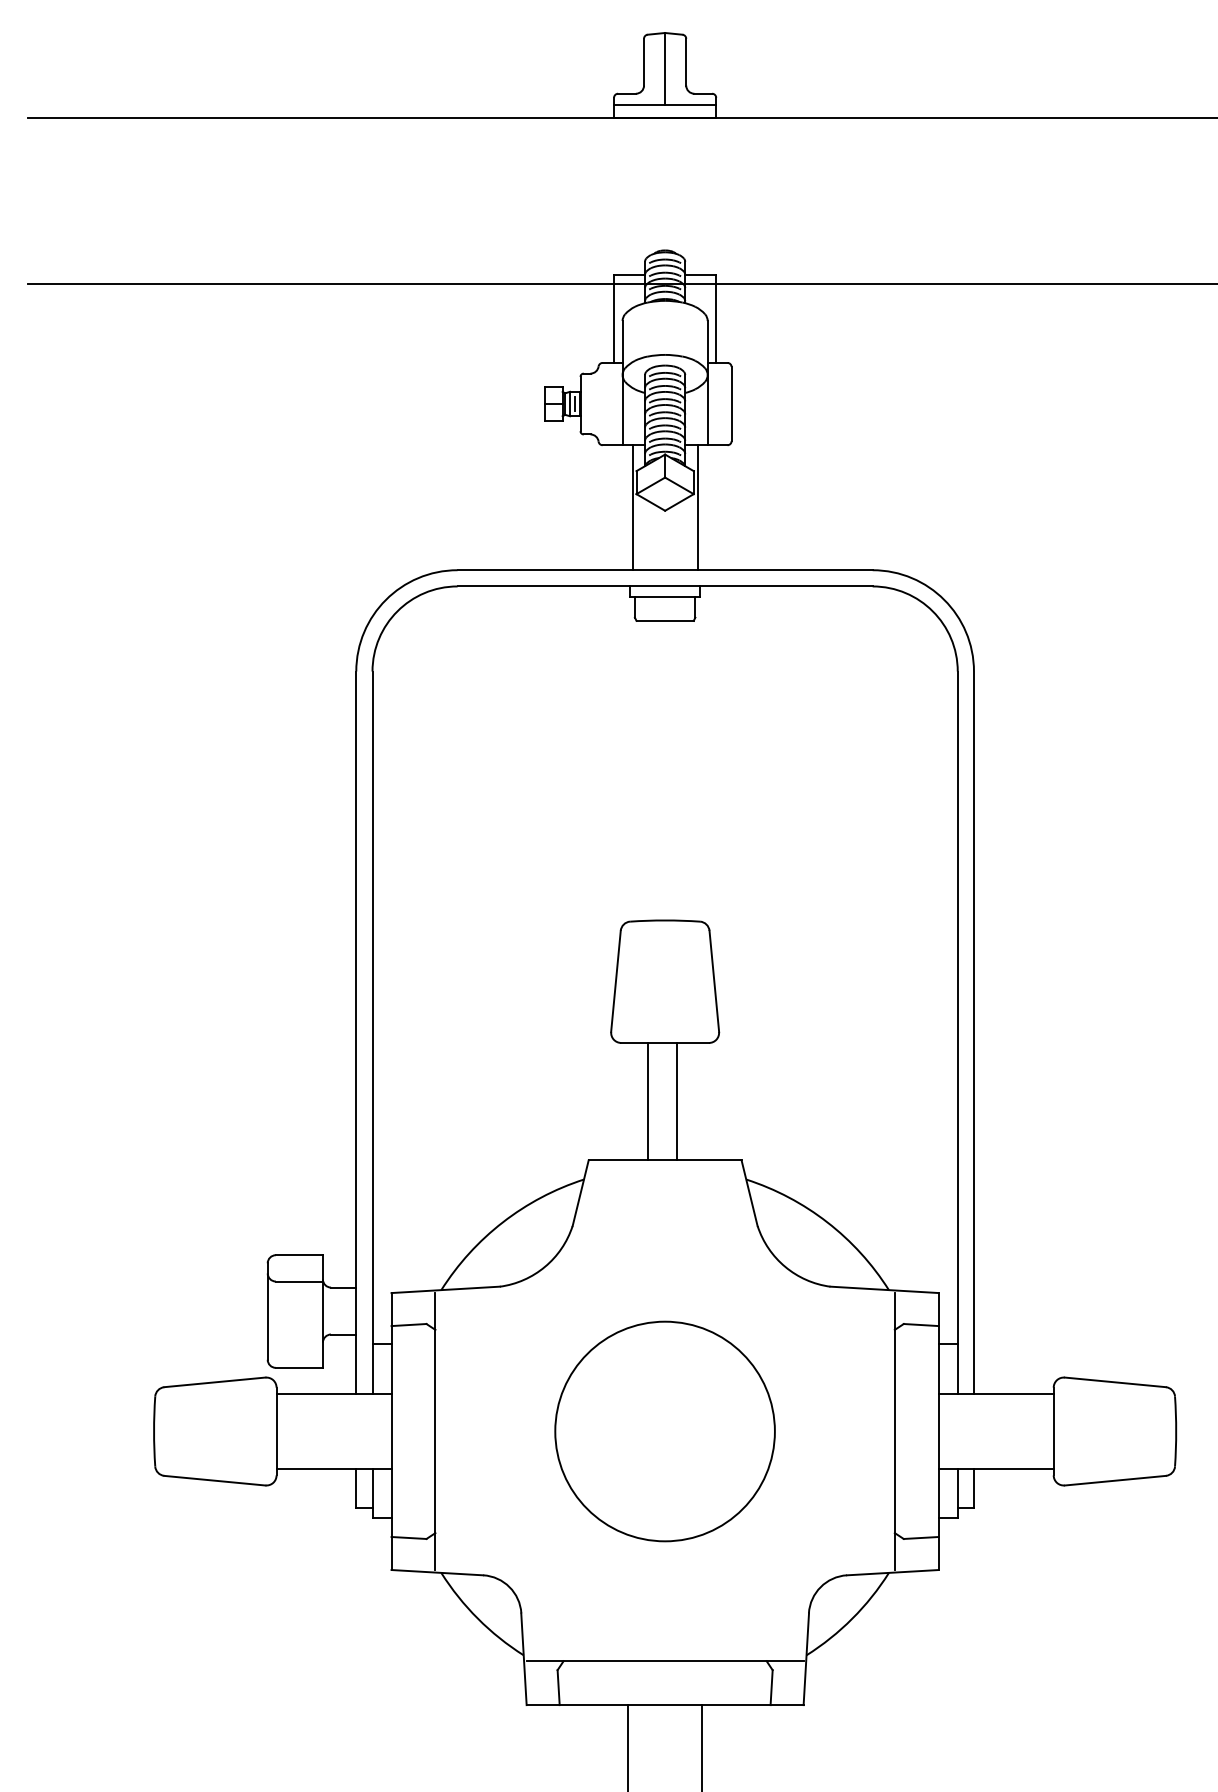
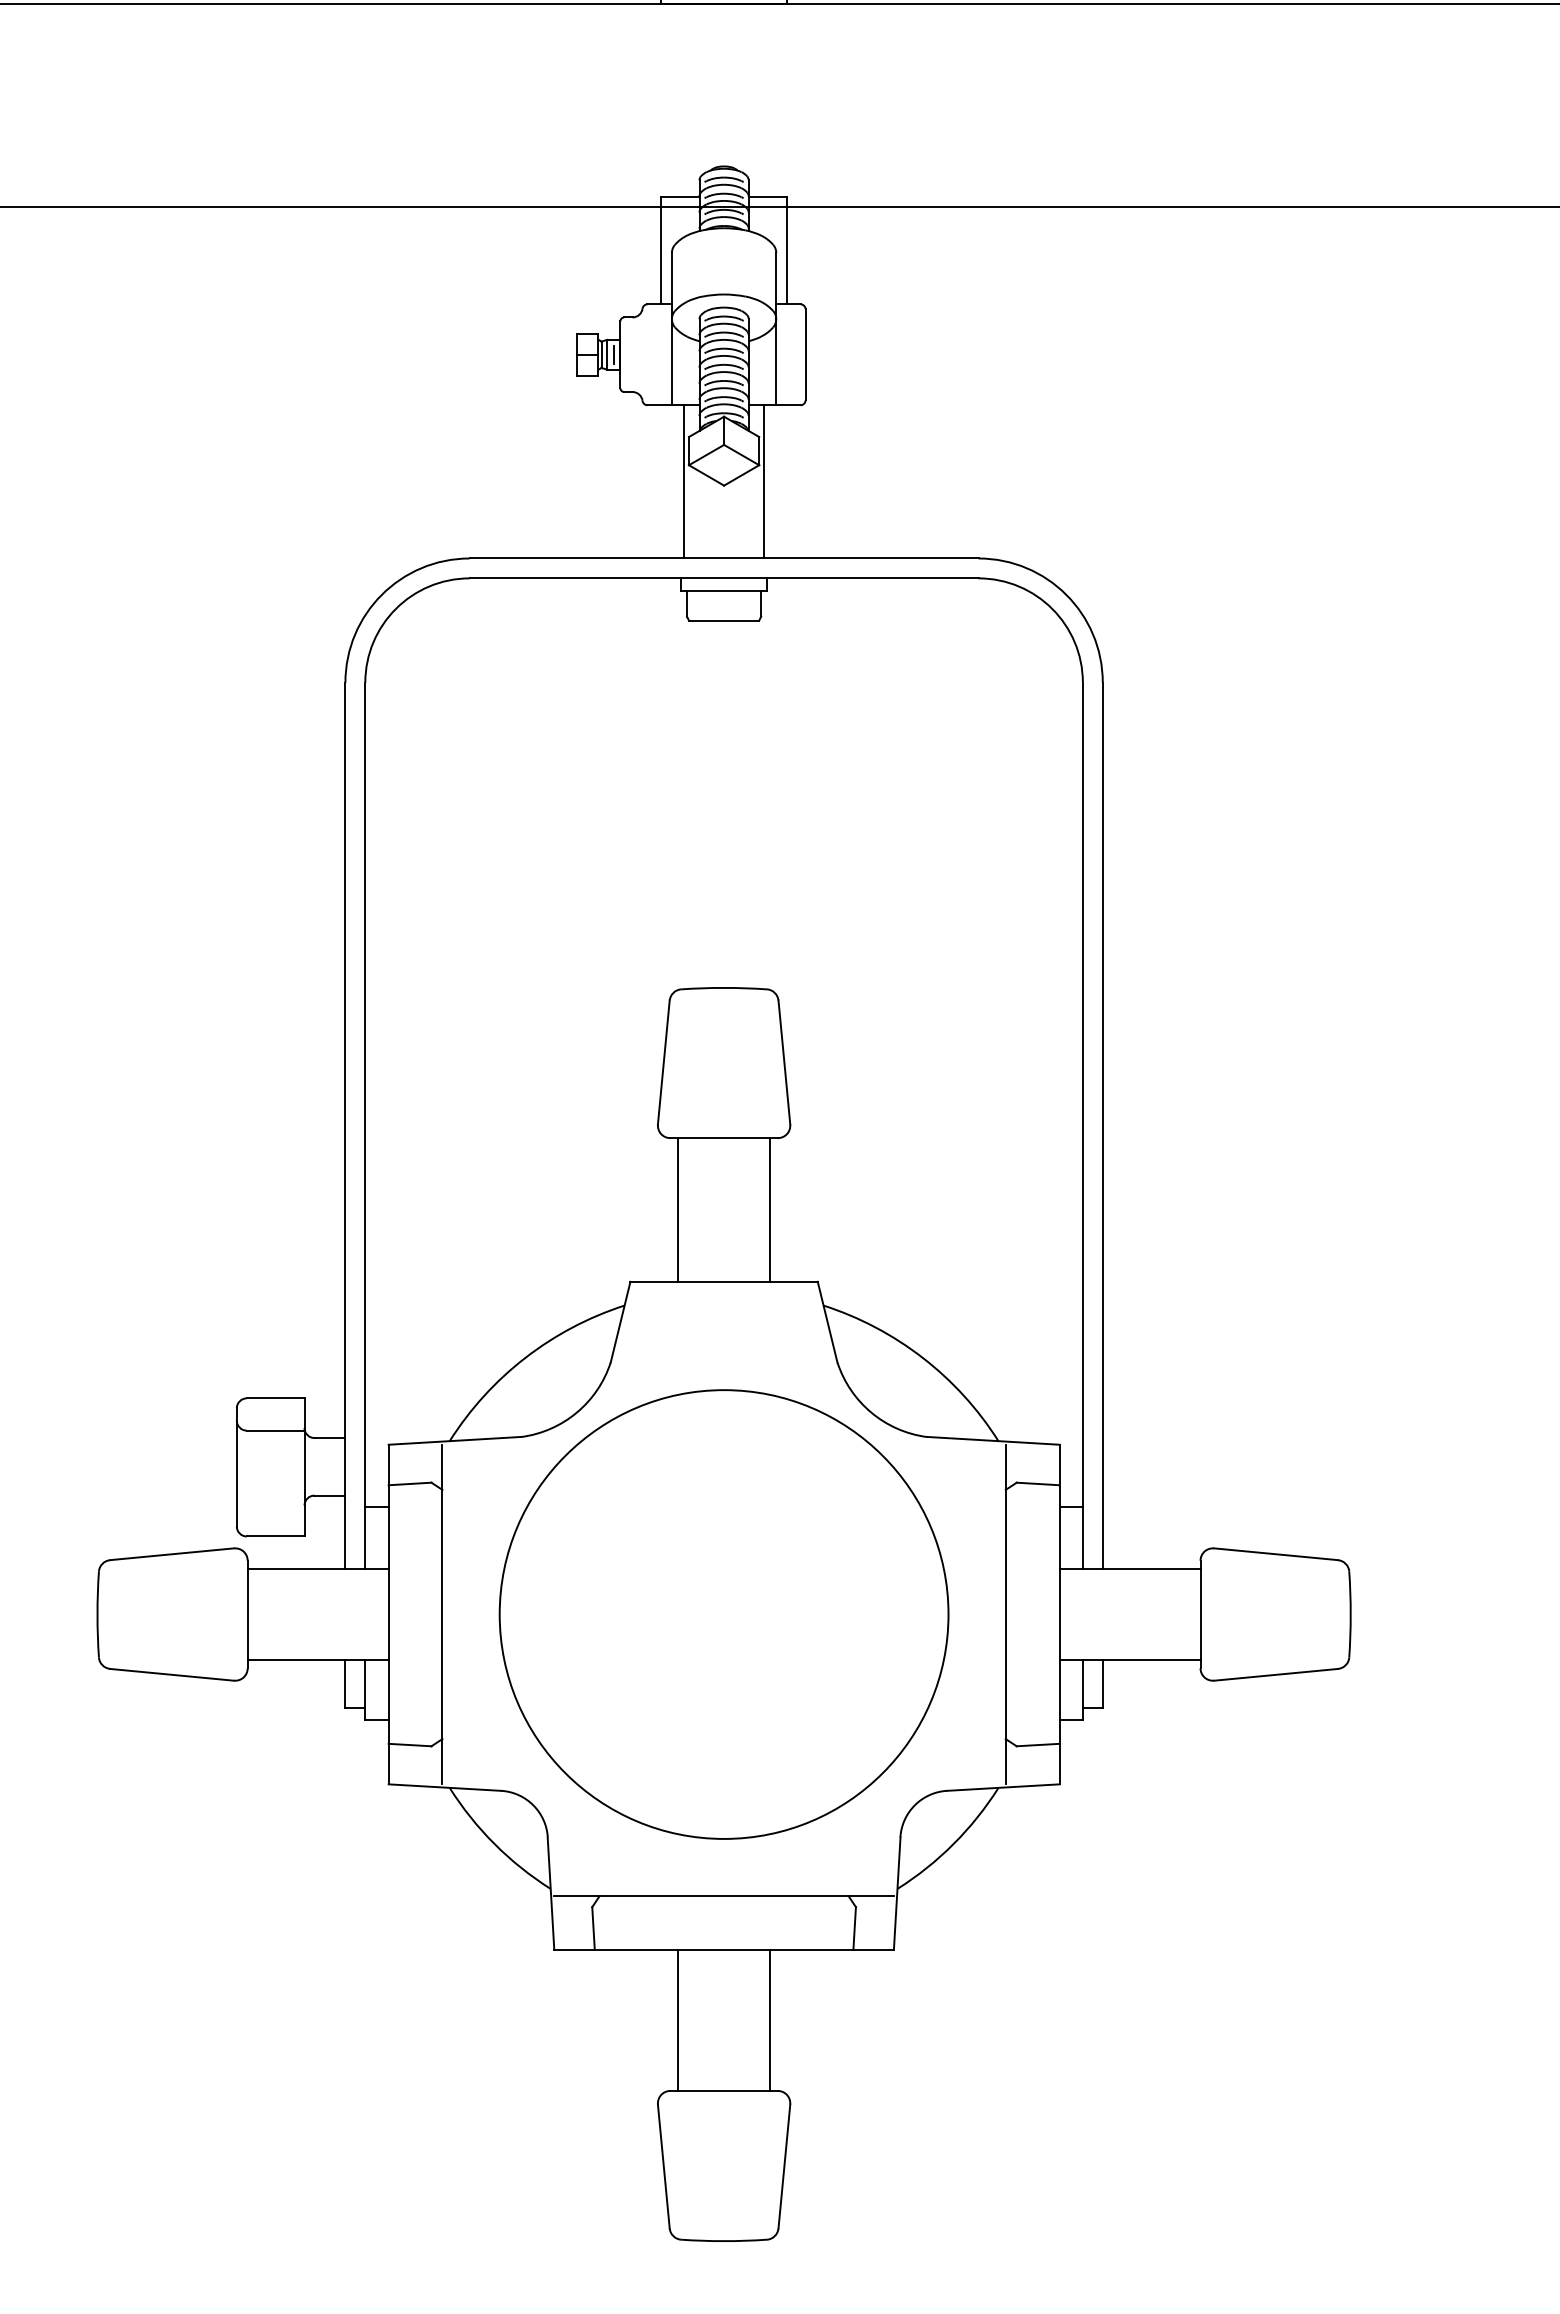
line: (647, 1101) -> (769, 1209), moved
line: (676, 1101) -> (678, 1209), moved
circle: (664, 1431) -> (723, 1614), size x1.67

